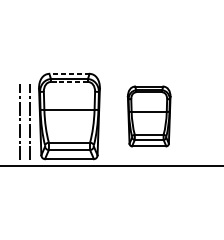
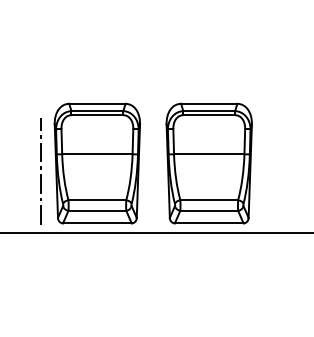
line: (68, 73) -> (96, 103), dashed -> solid
line: (69, 82) -> (97, 115), dashed -> solid
part: (148, 116) -> (208, 163), size x1.43
line: (19, 120) -> (27, 169), removed

